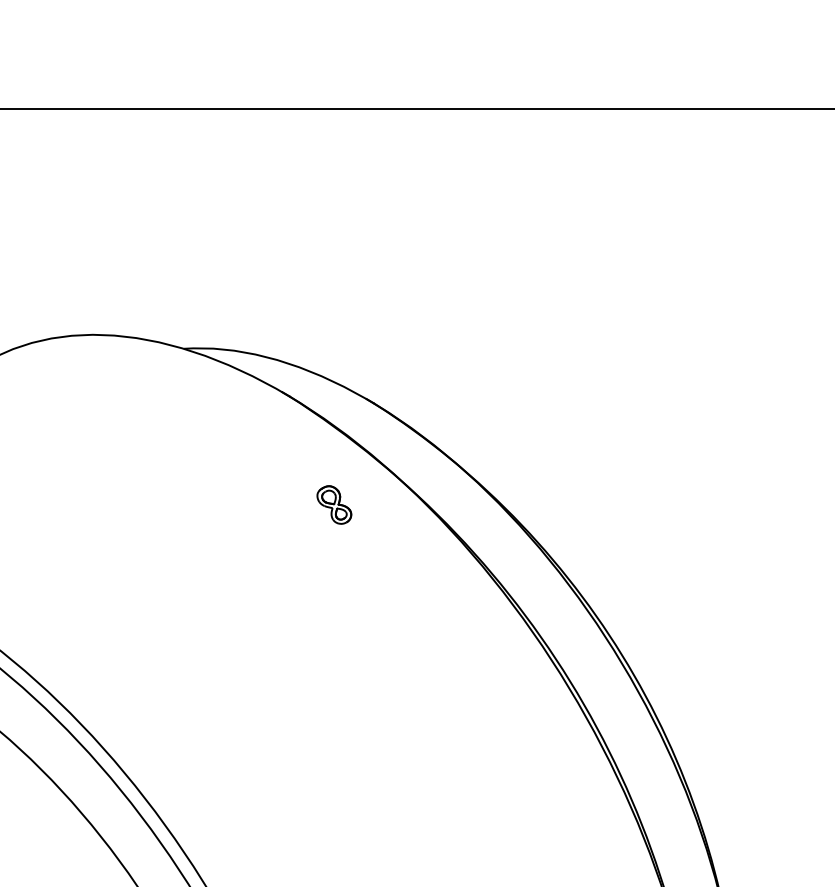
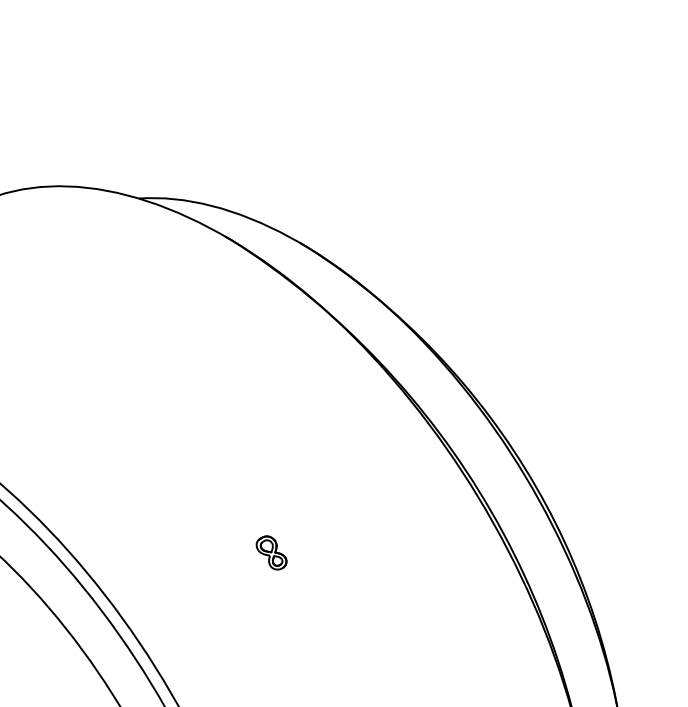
part: (334, 504) -> (271, 552), moved

